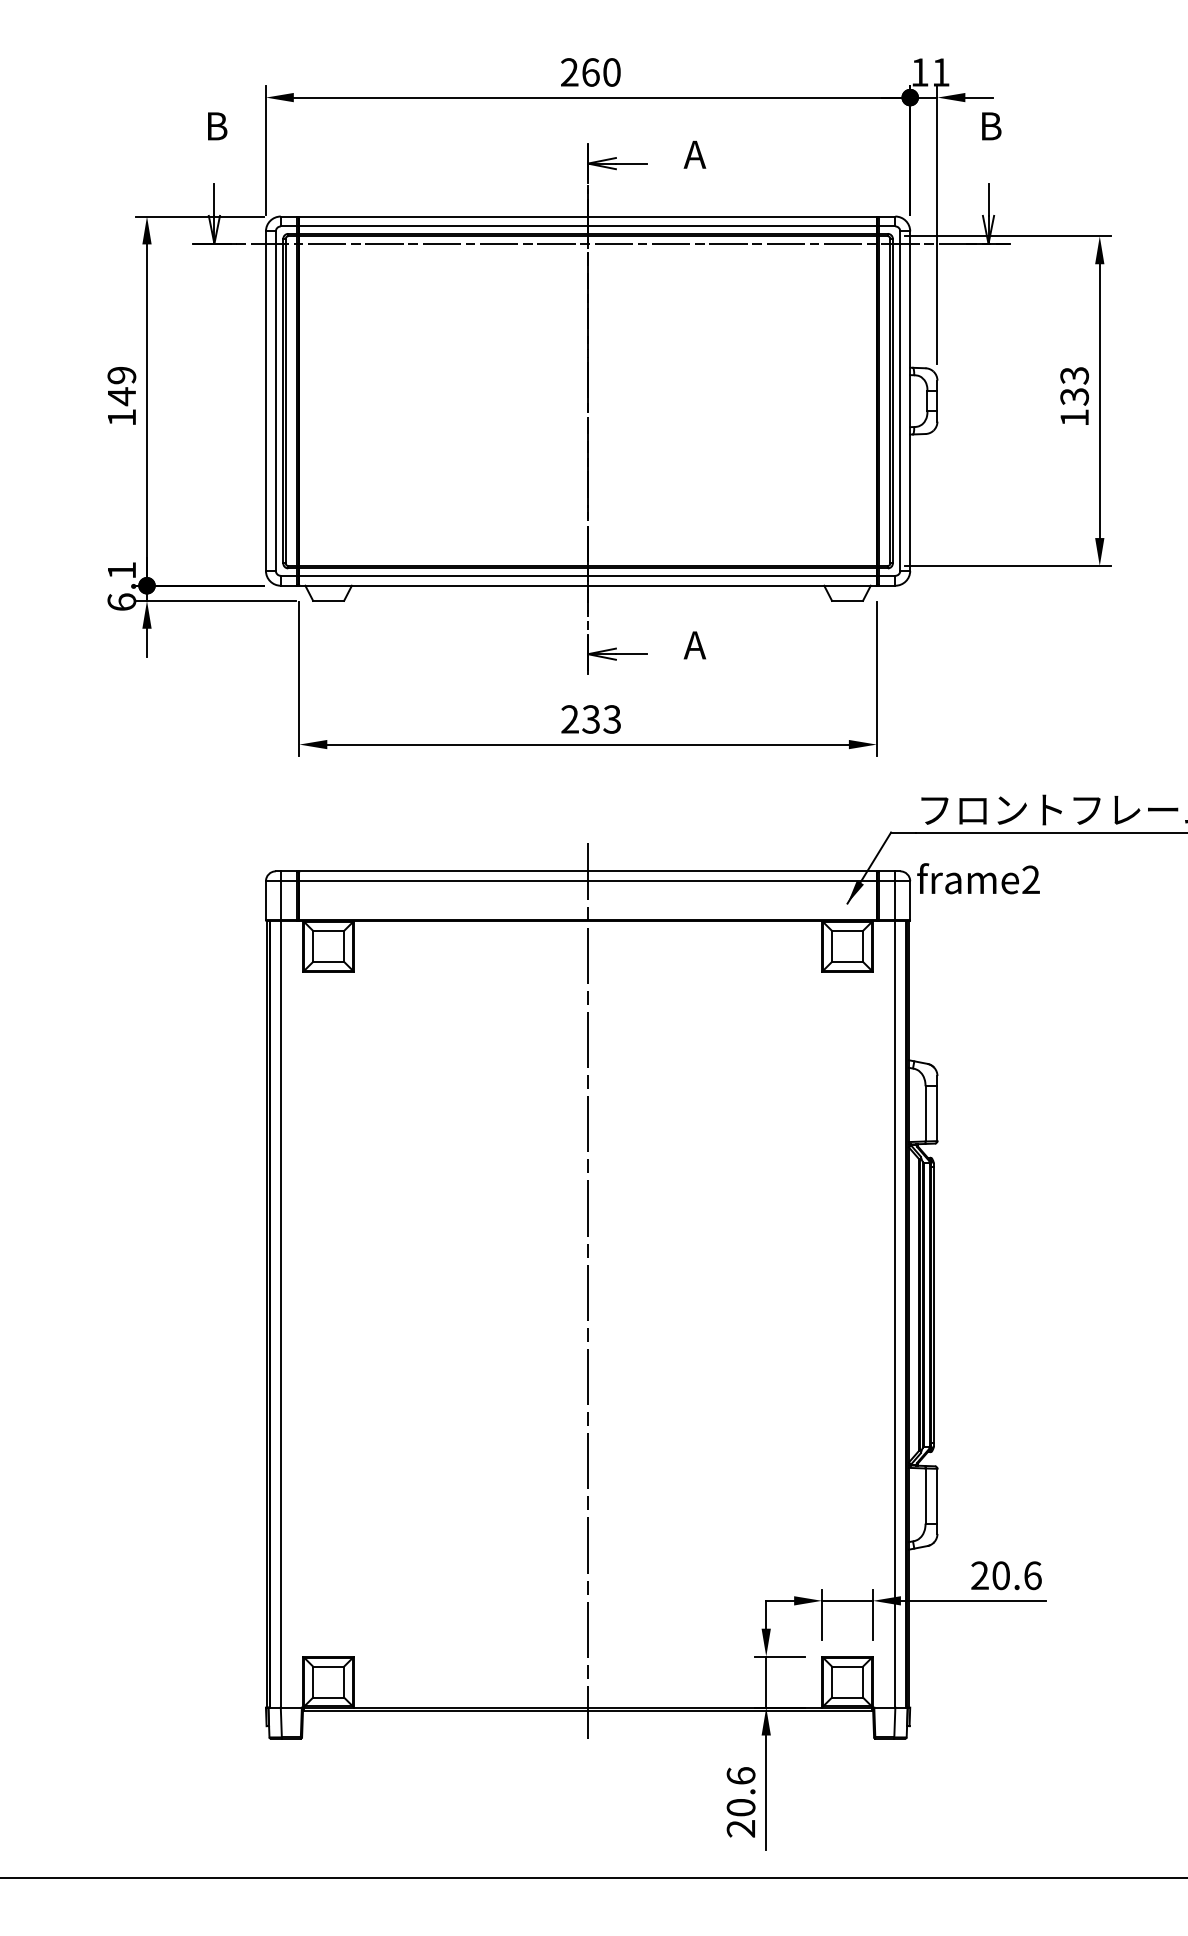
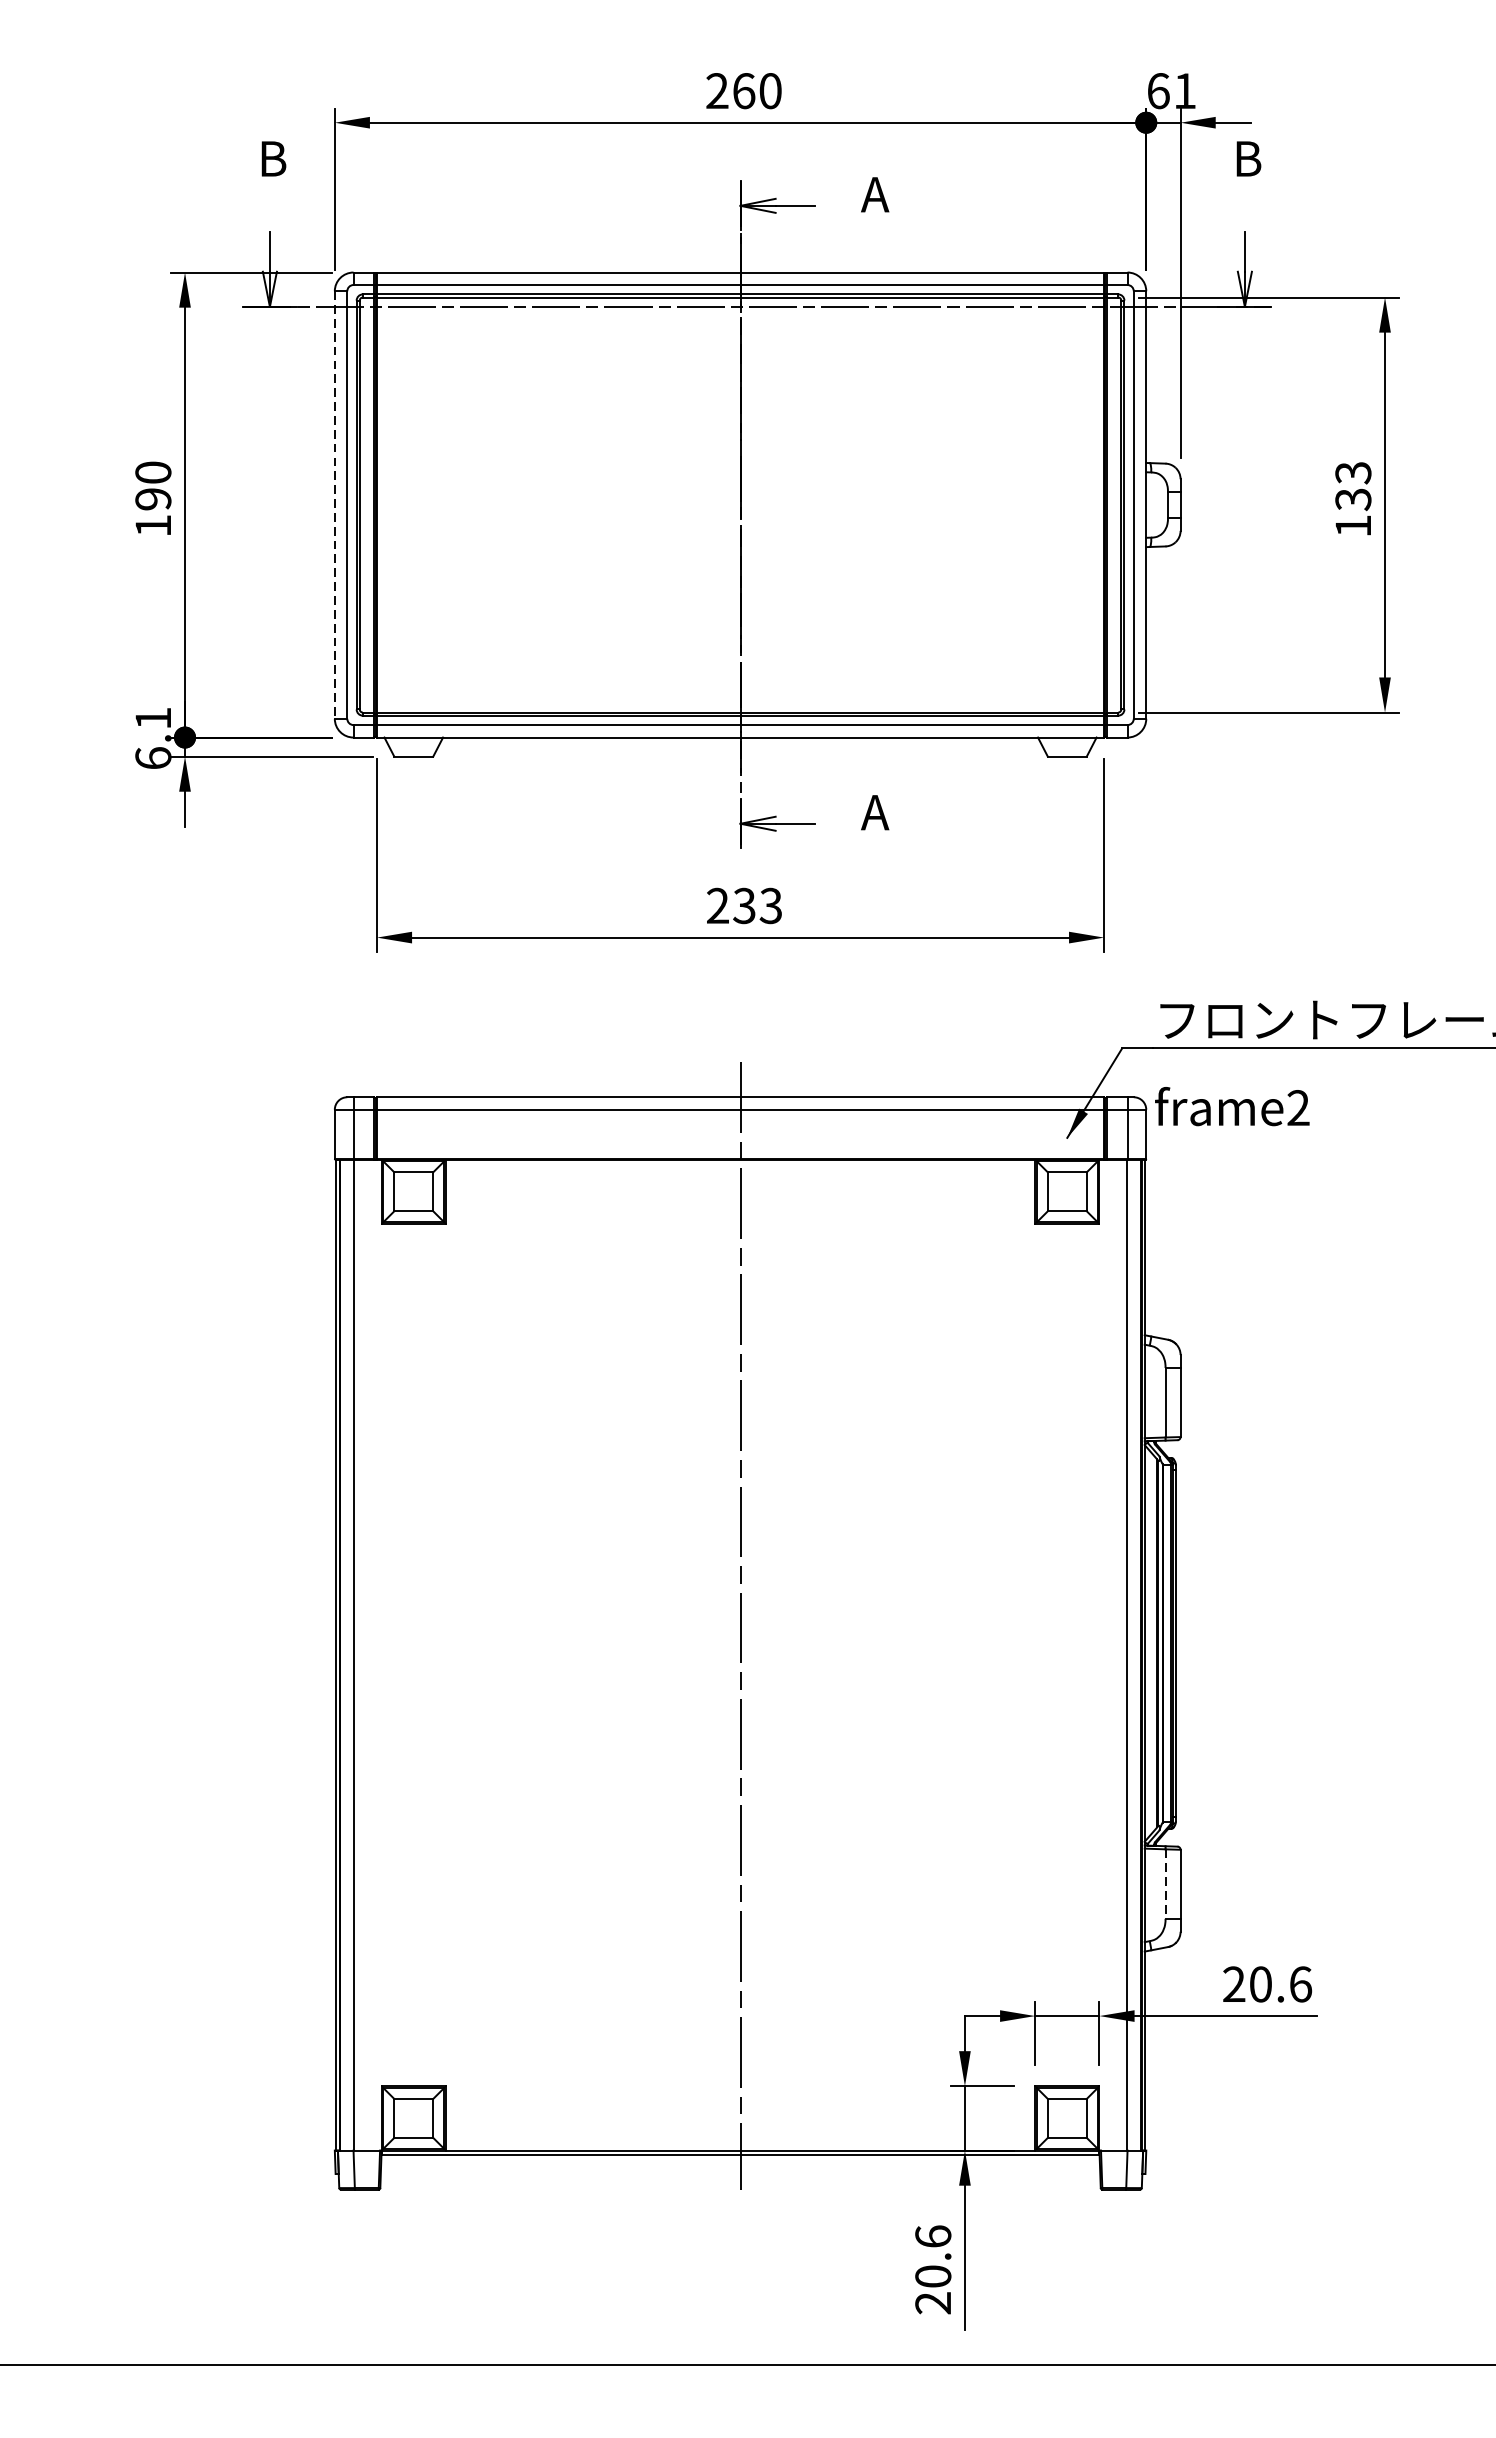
text: (919, 72) -> (1157, 91), 11 -> 61
text: (121, 386) -> (152, 486), 149 -> 190
line: (265, 401) -> (334, 505), solid -> dashed
line: (925, 1496) -> (1165, 1884), solid -> dashed

